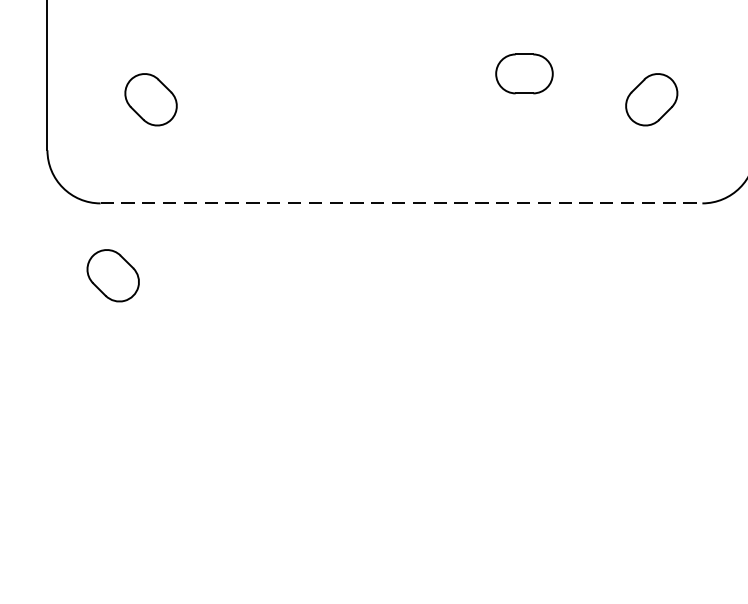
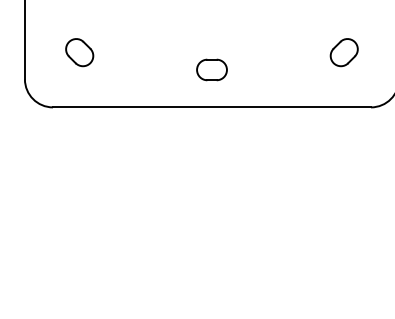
part: (523, 73) -> (211, 69), moved
line: (402, 203) -> (212, 107), dashed -> solid
part: (112, 275) -> (59, 145), removed

